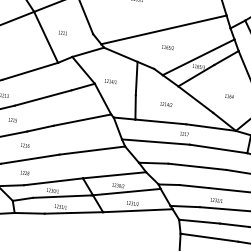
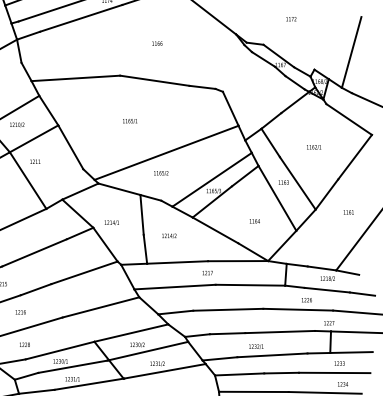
text: (63, 32) -> (35, 161), moved
text: (168, 47) -> (161, 173), moved
text: (166, 104) -> (169, 235), moved

